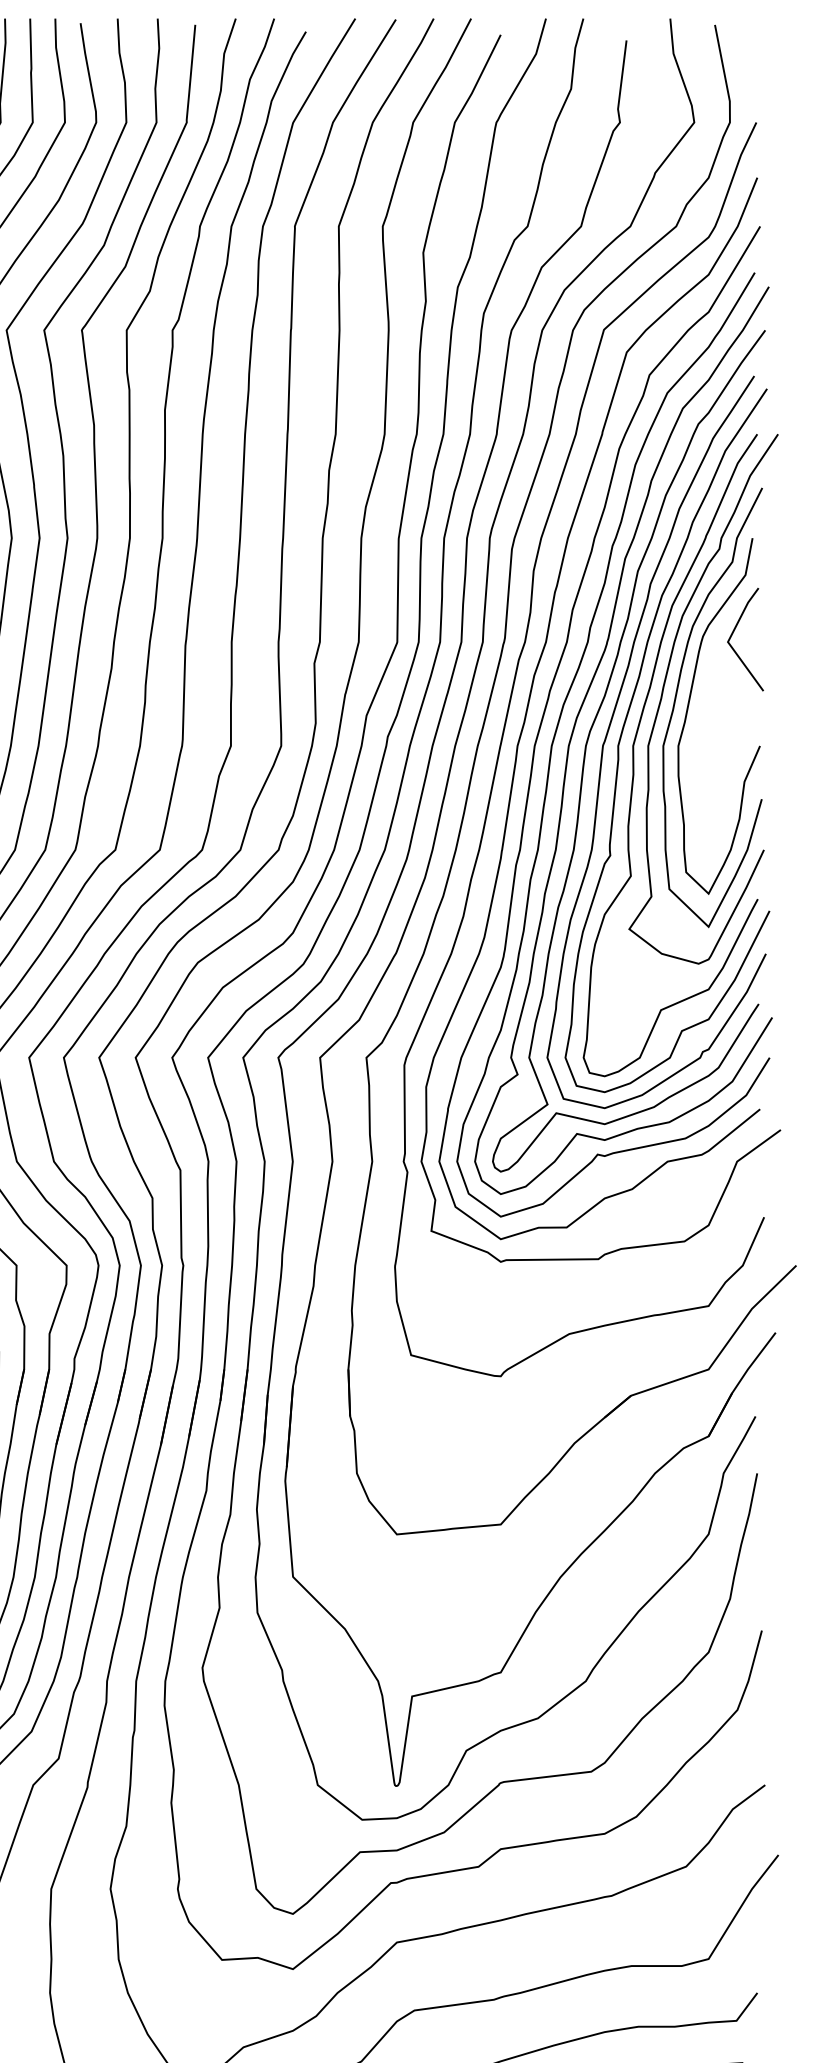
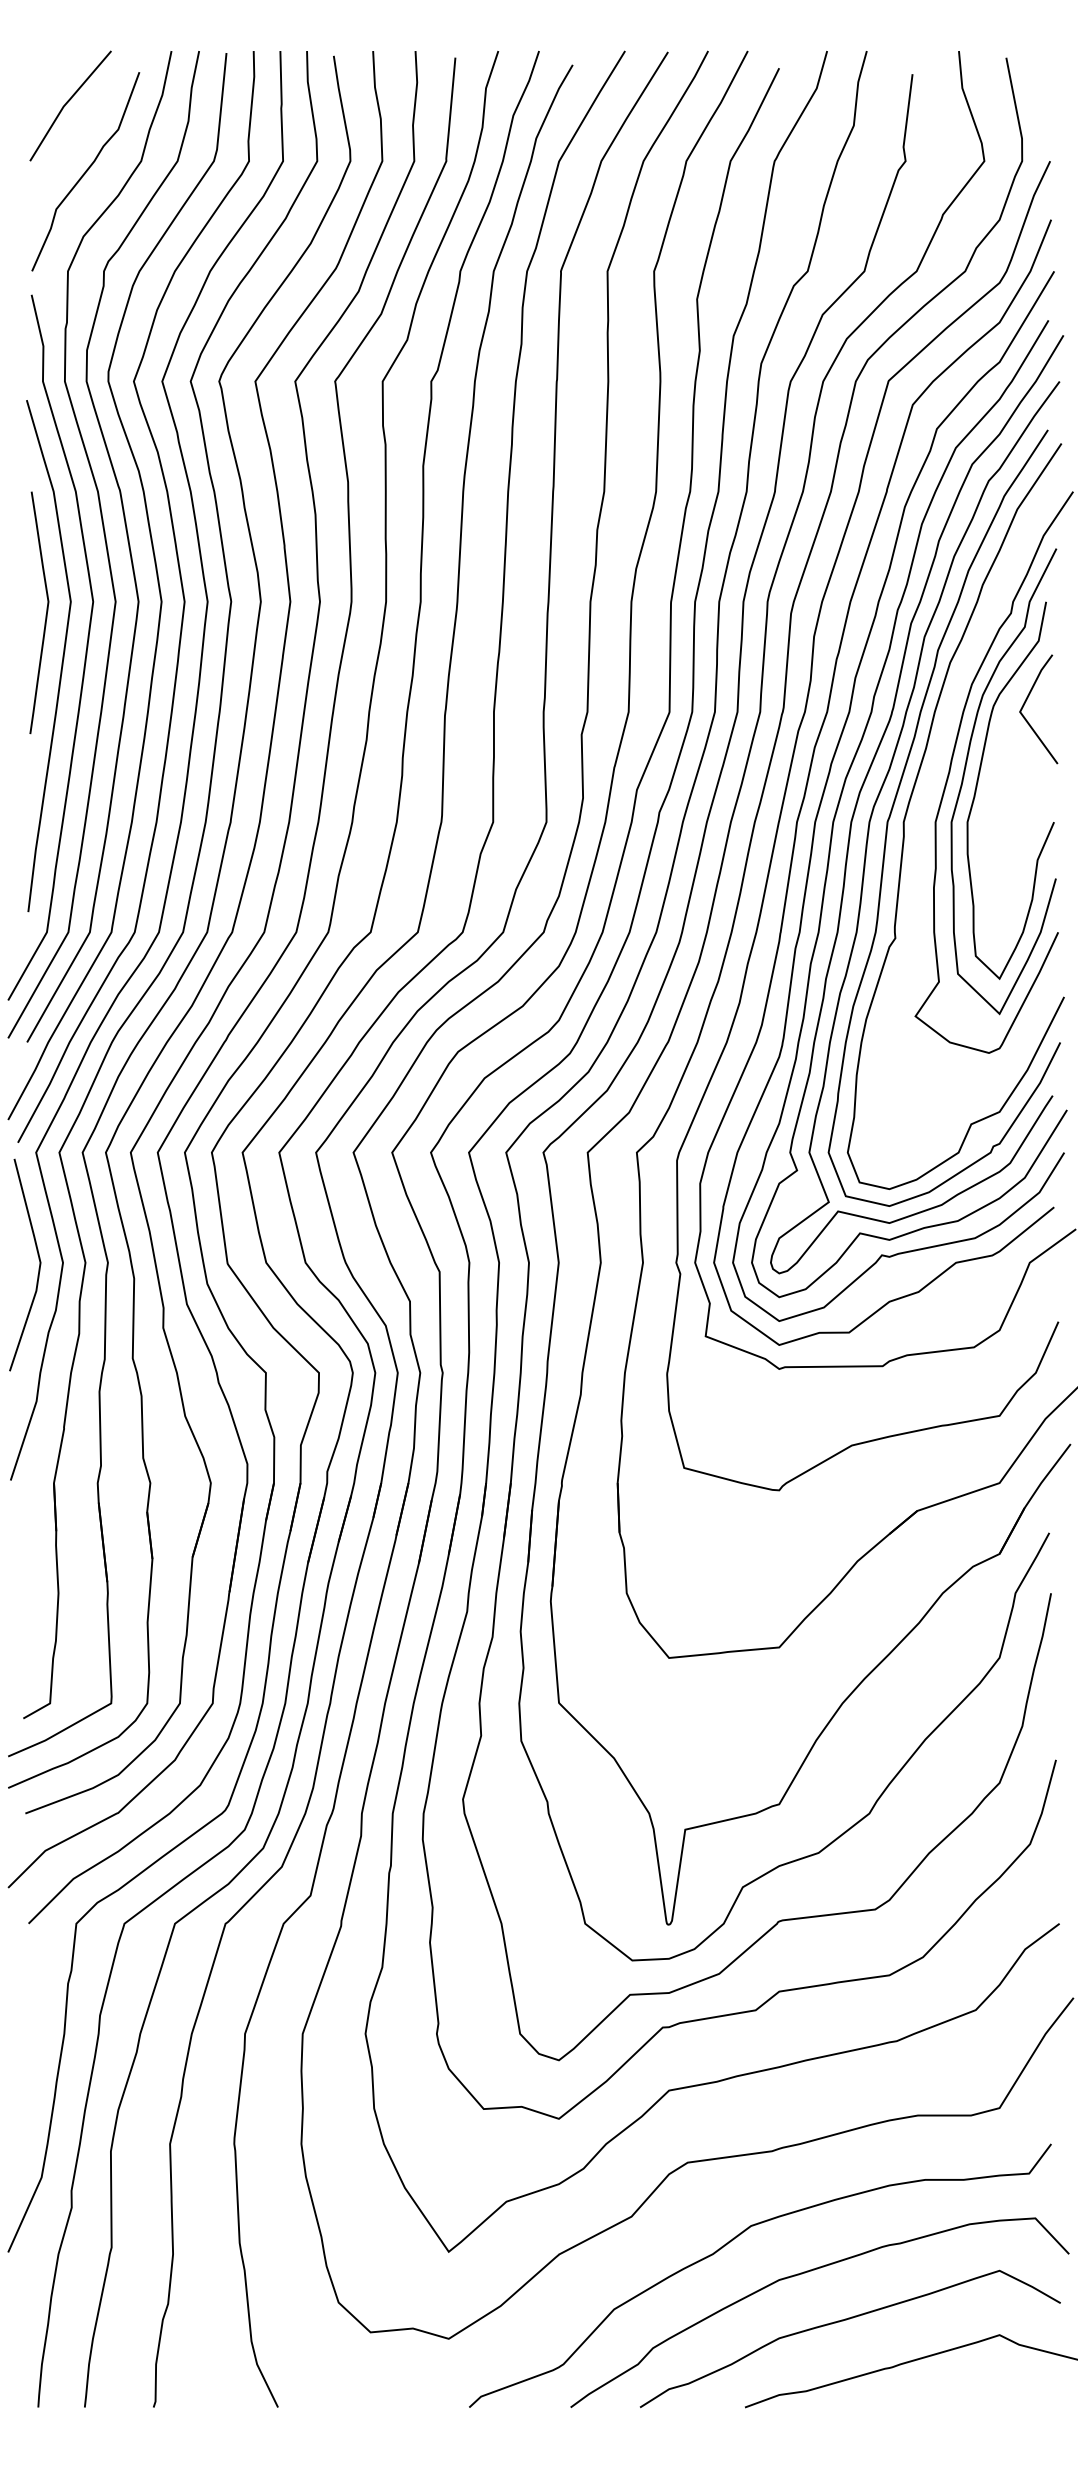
curve: (634, 755) -> (920, 832), removed

